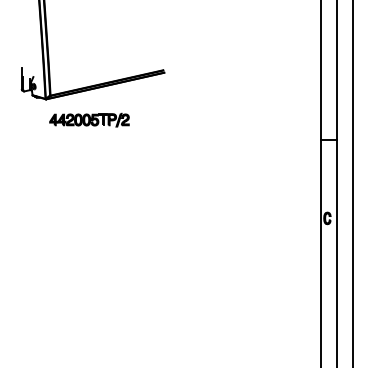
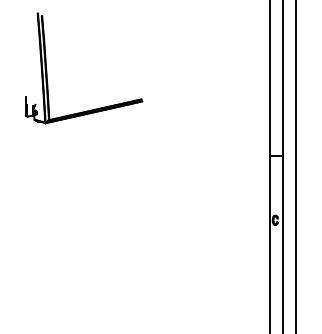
part: (89, 120) -> (81, 140), removed

